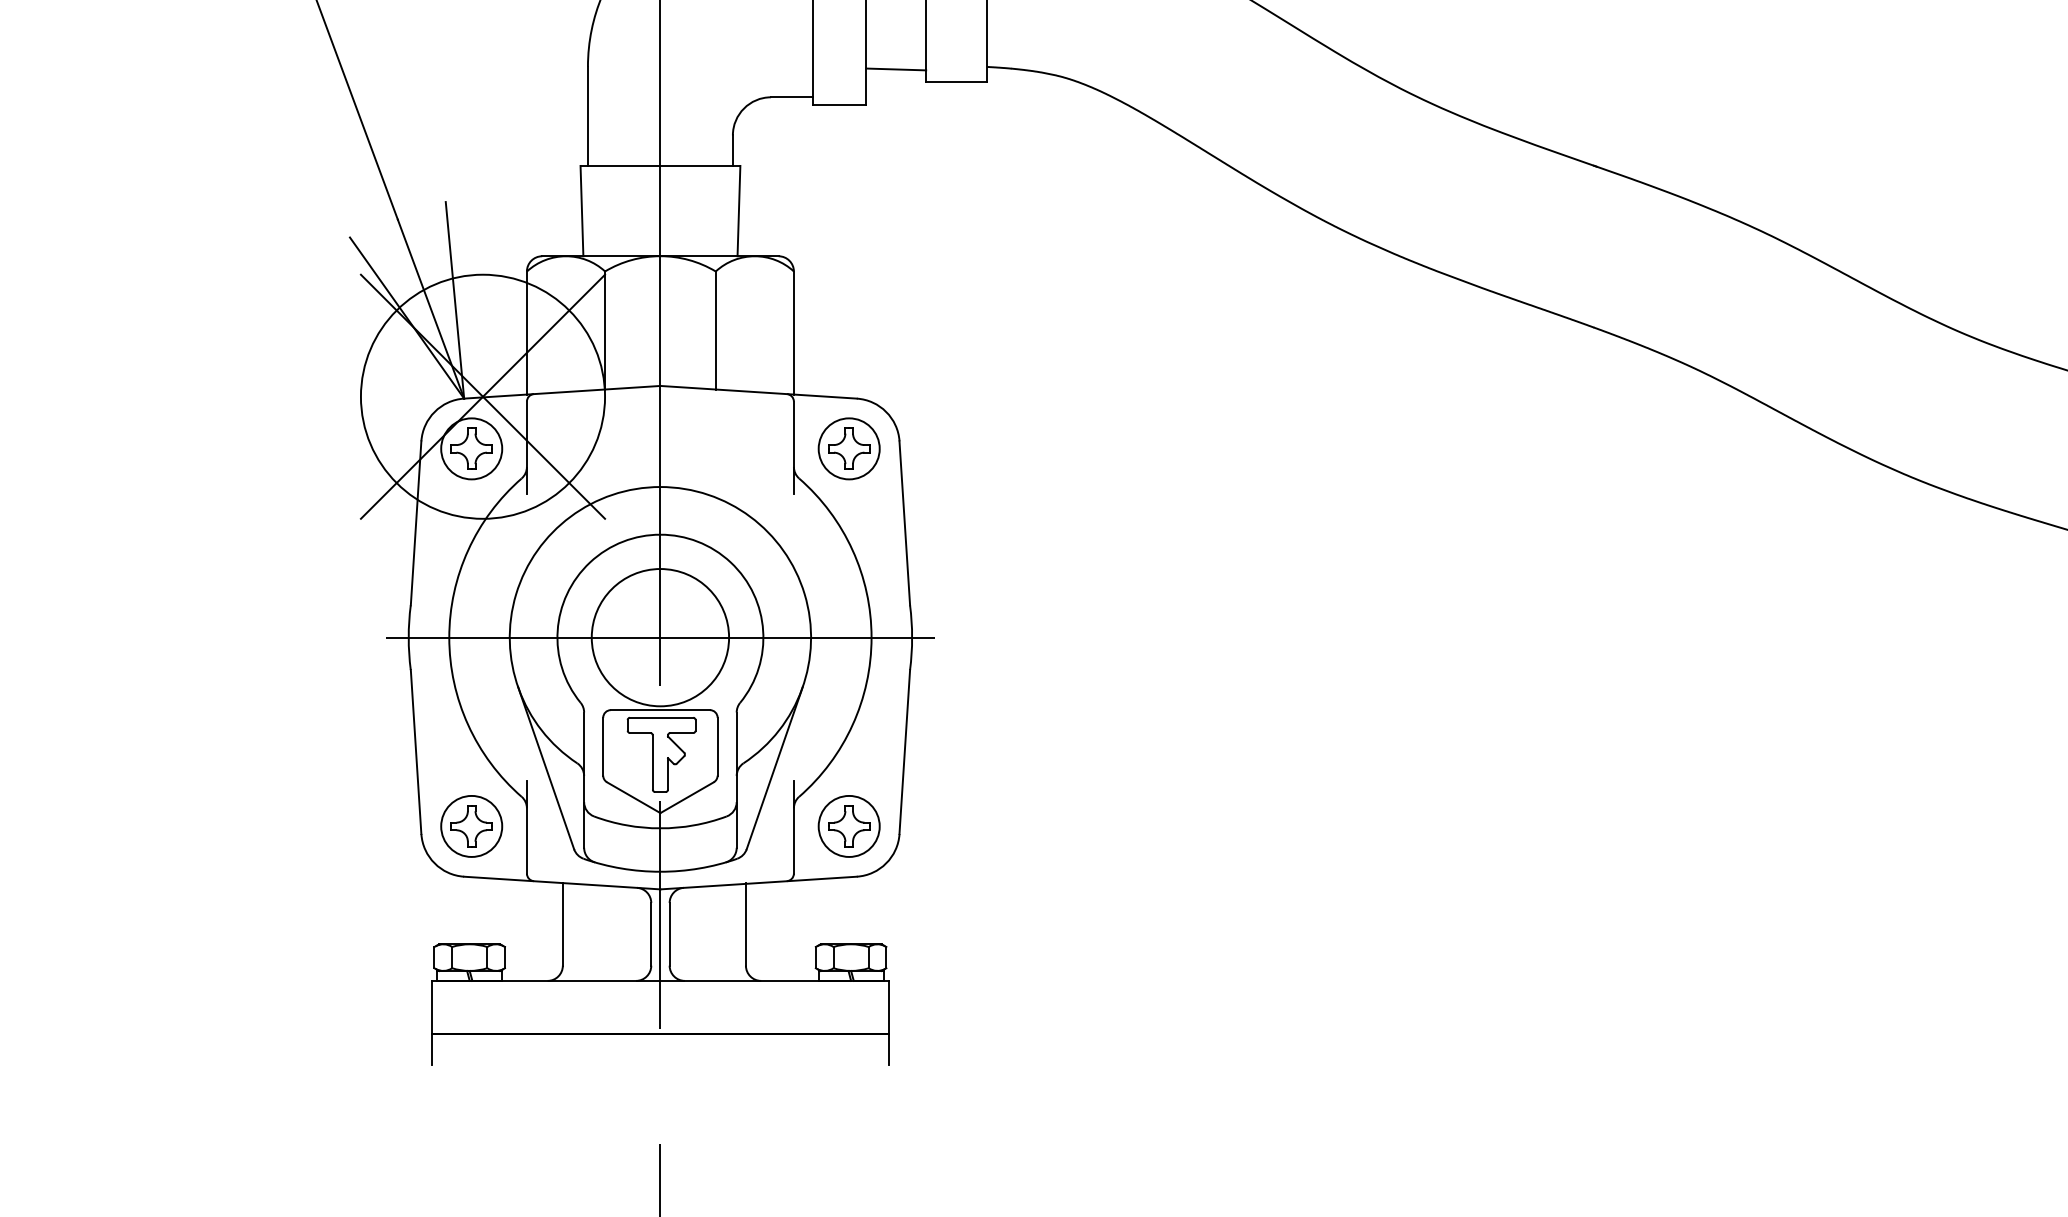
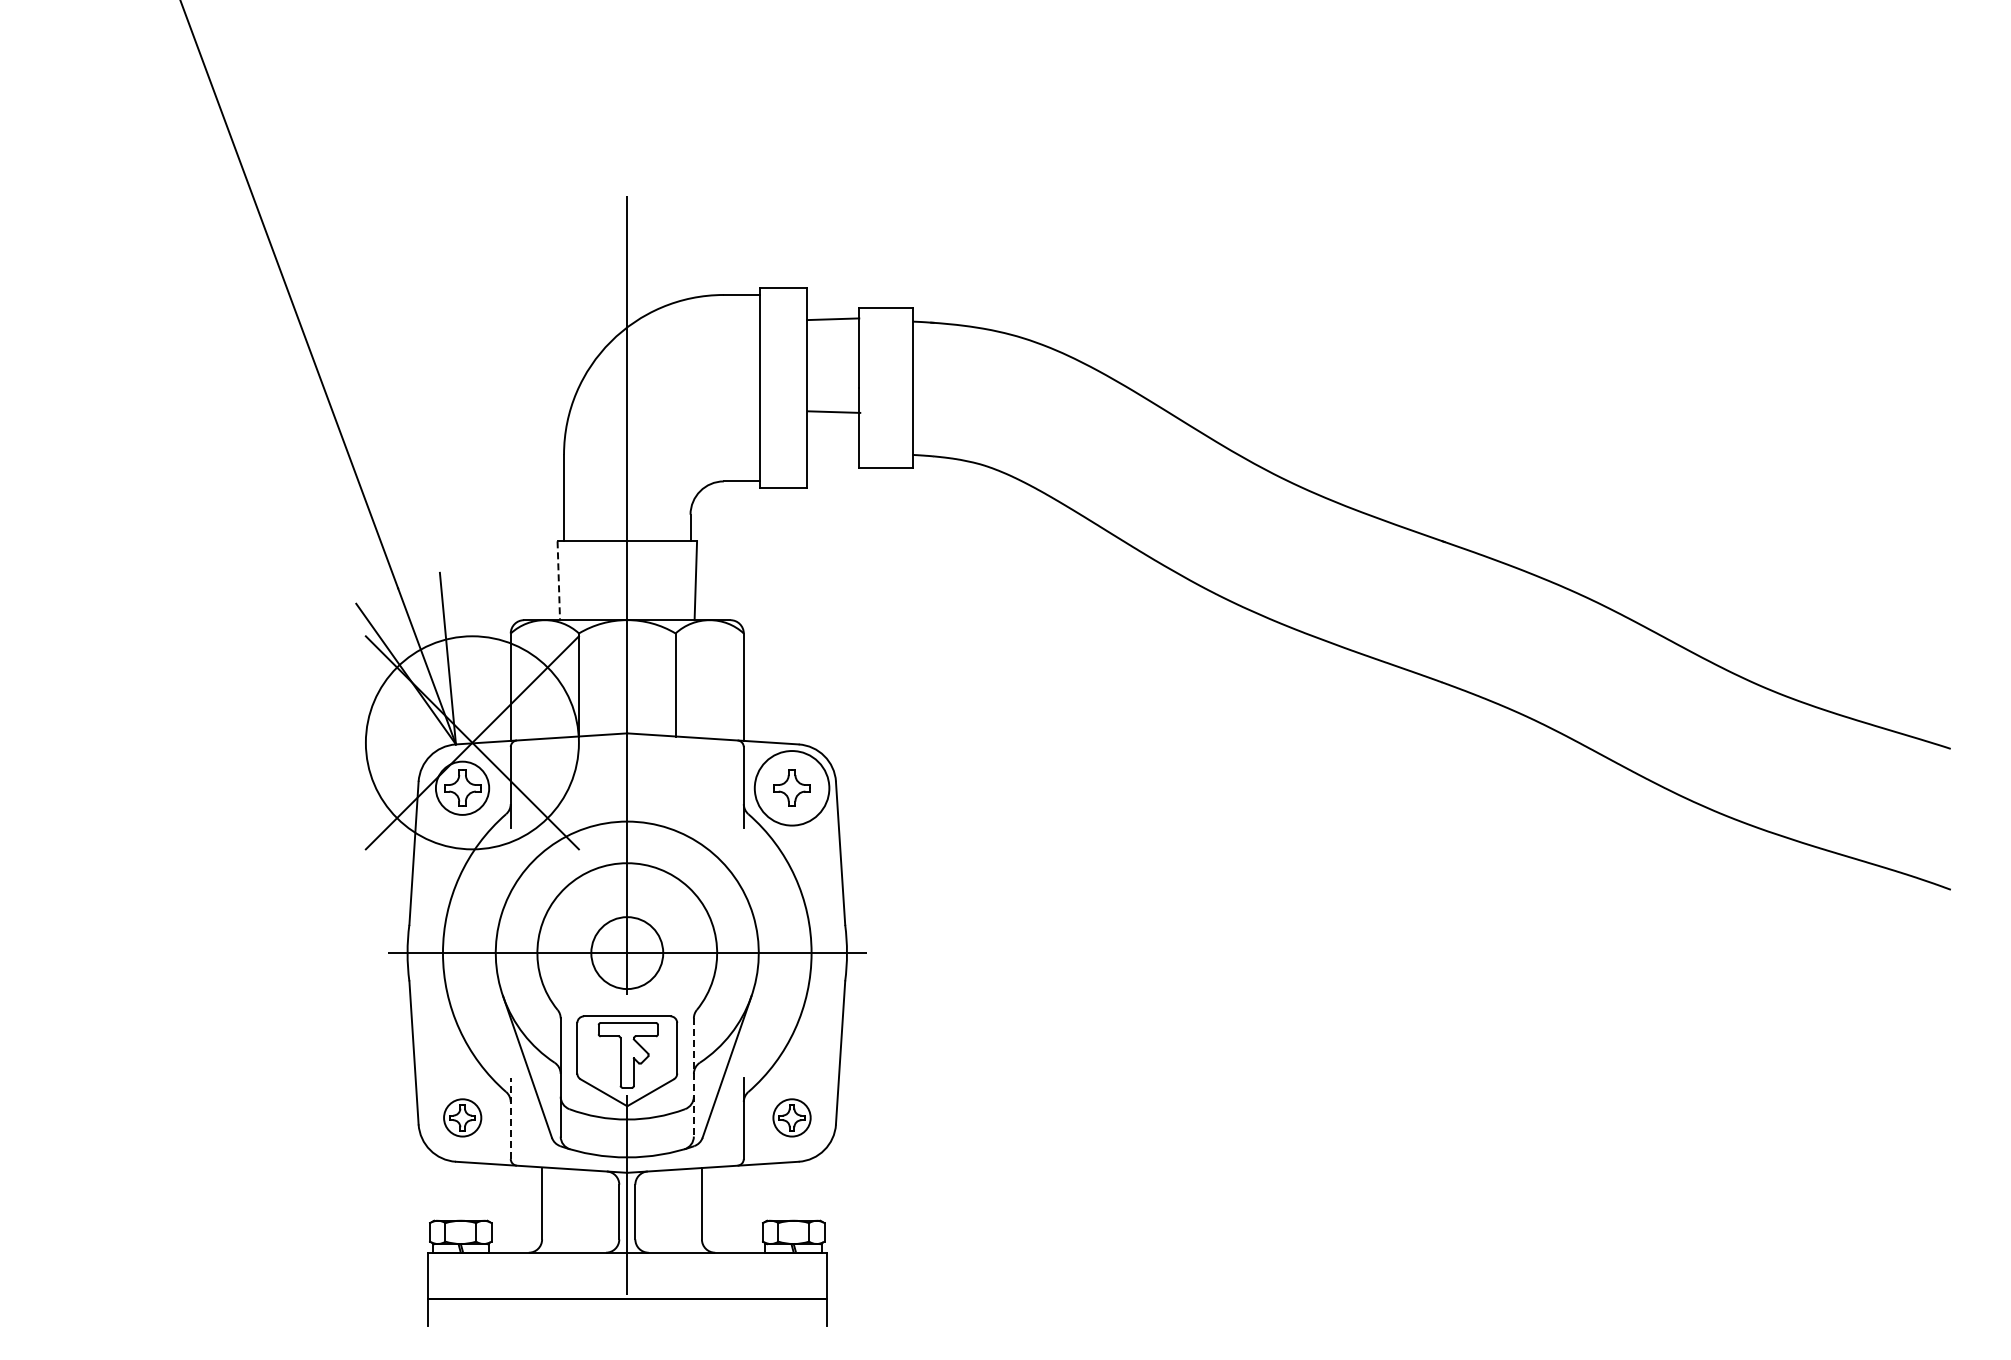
line: (896, 68) -> (834, 411), moved
line: (581, 211) -> (558, 581), solid -> dashed
circle: (848, 447) -> (791, 787), size x1.4
circle: (660, 638) -> (627, 953), size x0.6
line: (736, 780) -> (693, 1077), solid -> dashed
part: (471, 826) -> (462, 1117), size x0.7
part: (848, 826) -> (791, 1117), size x0.7
line: (526, 827) -> (510, 1118), solid -> dashed

